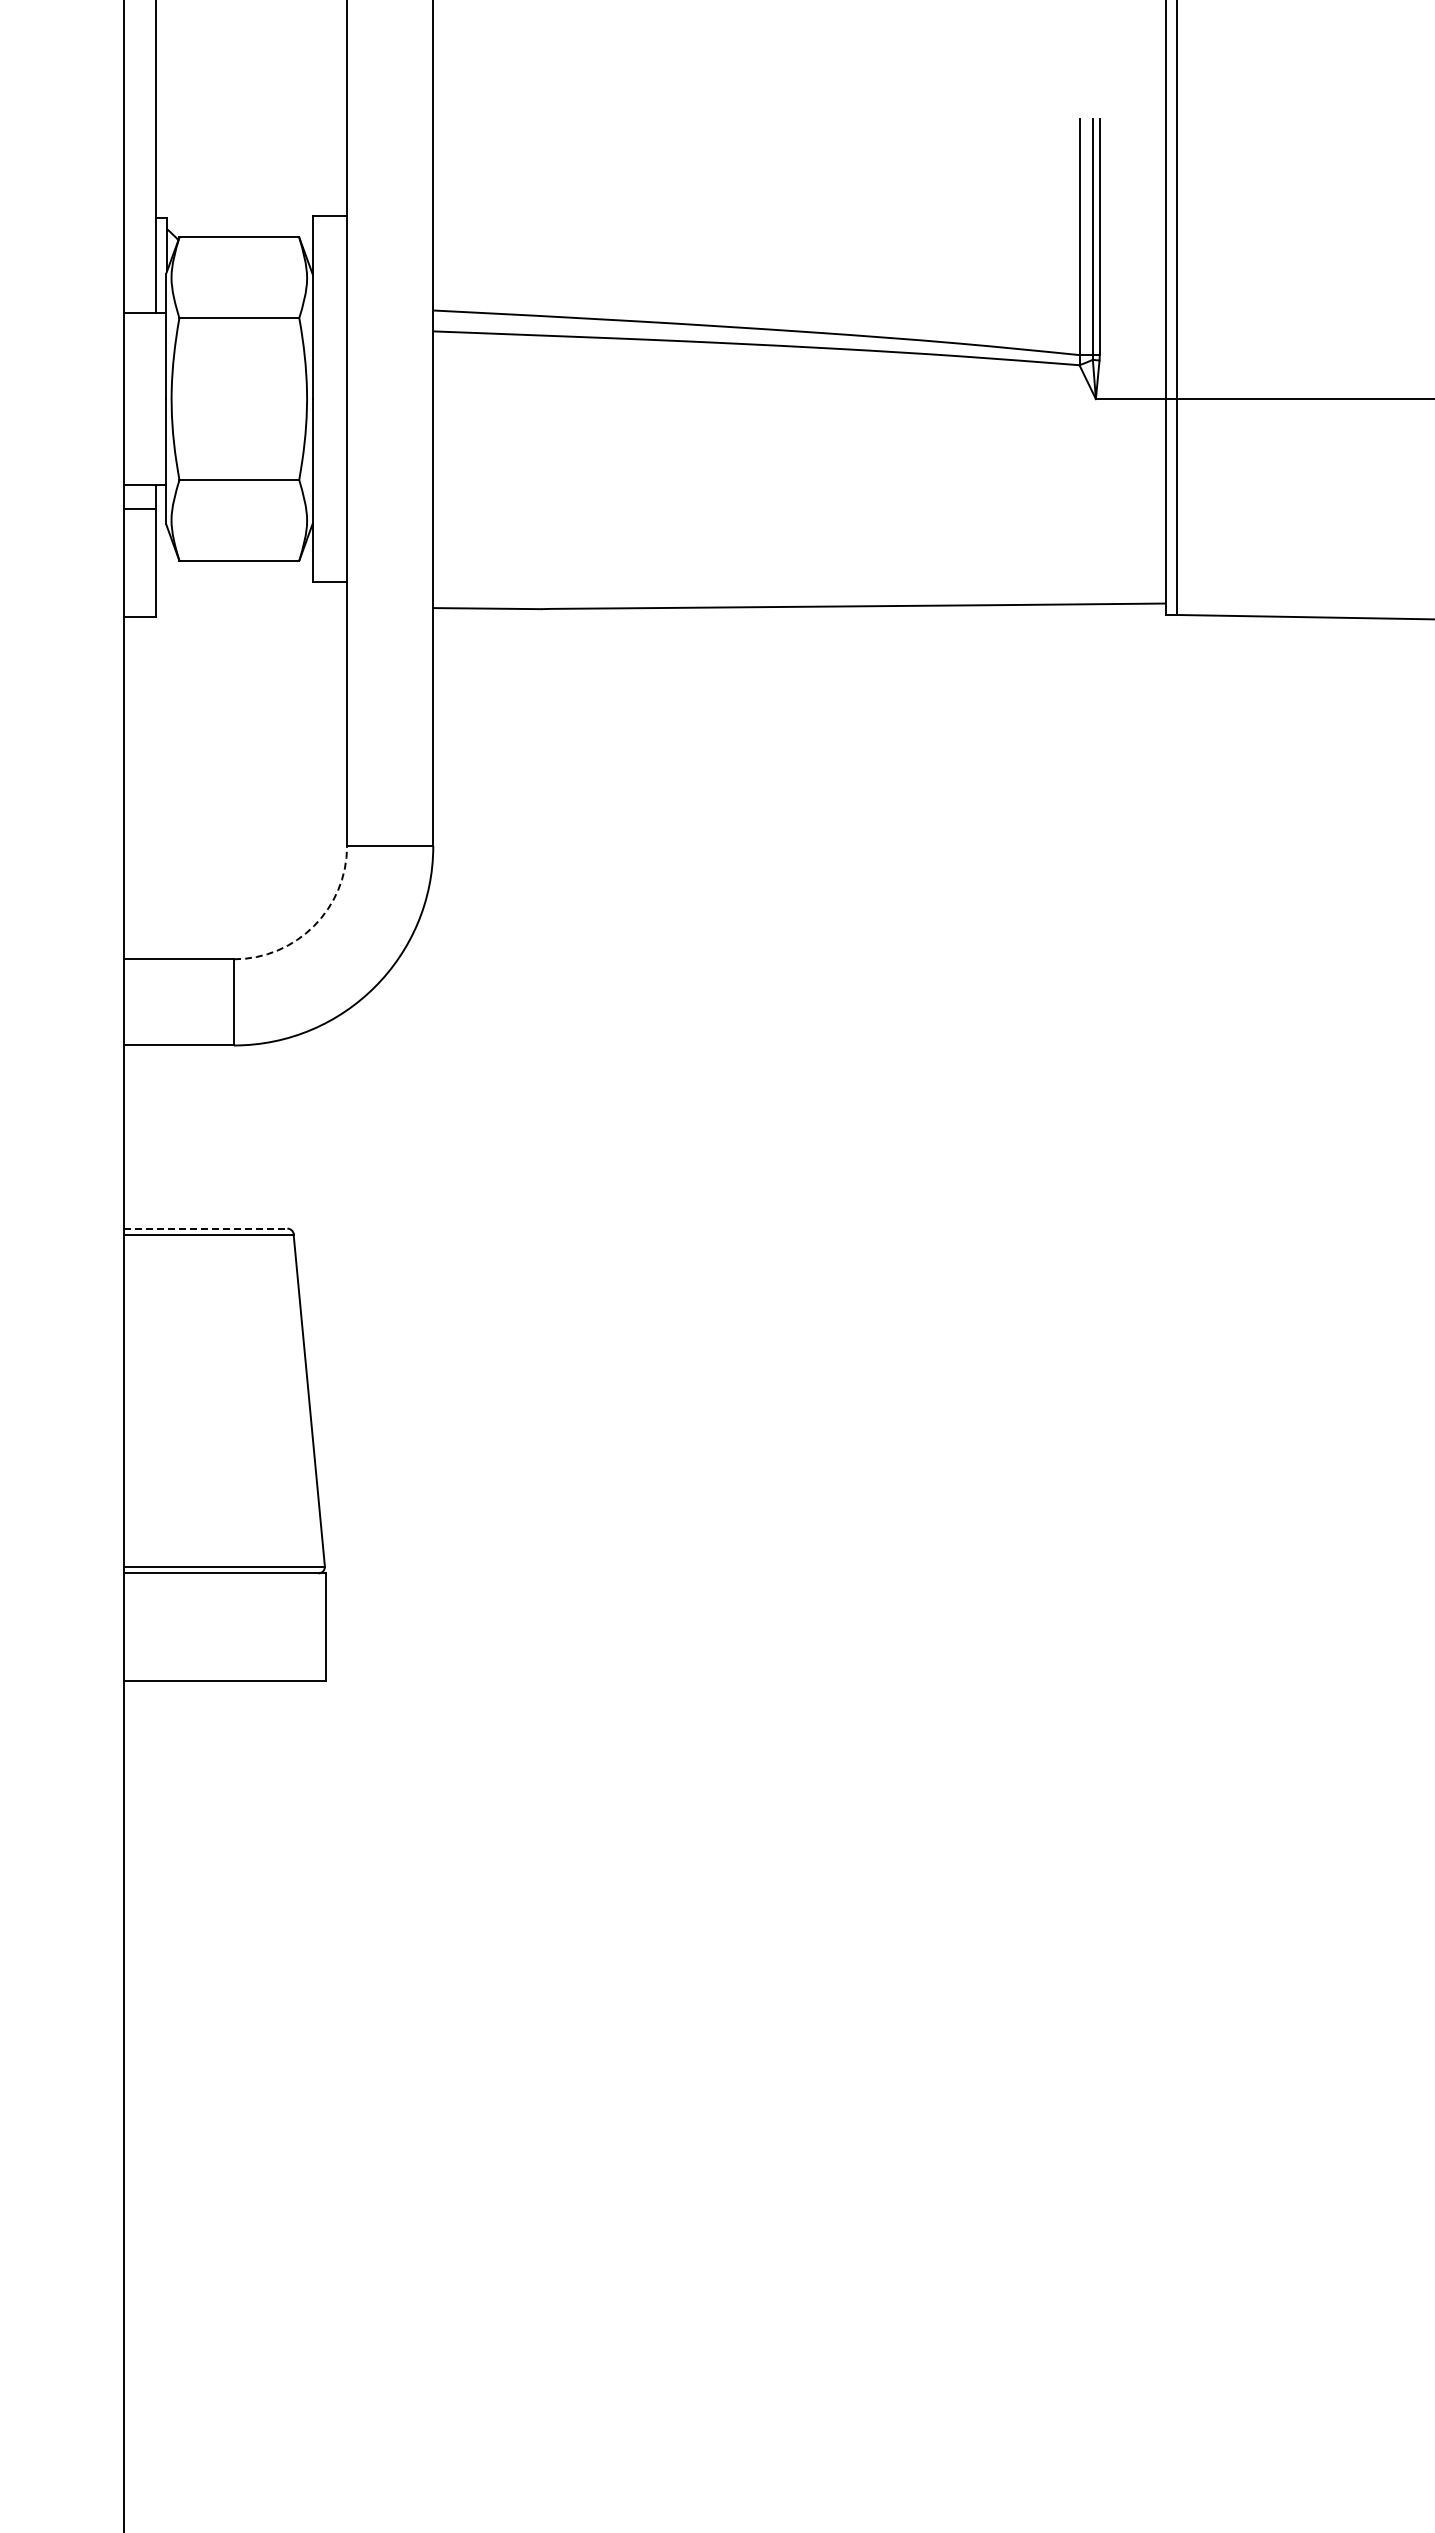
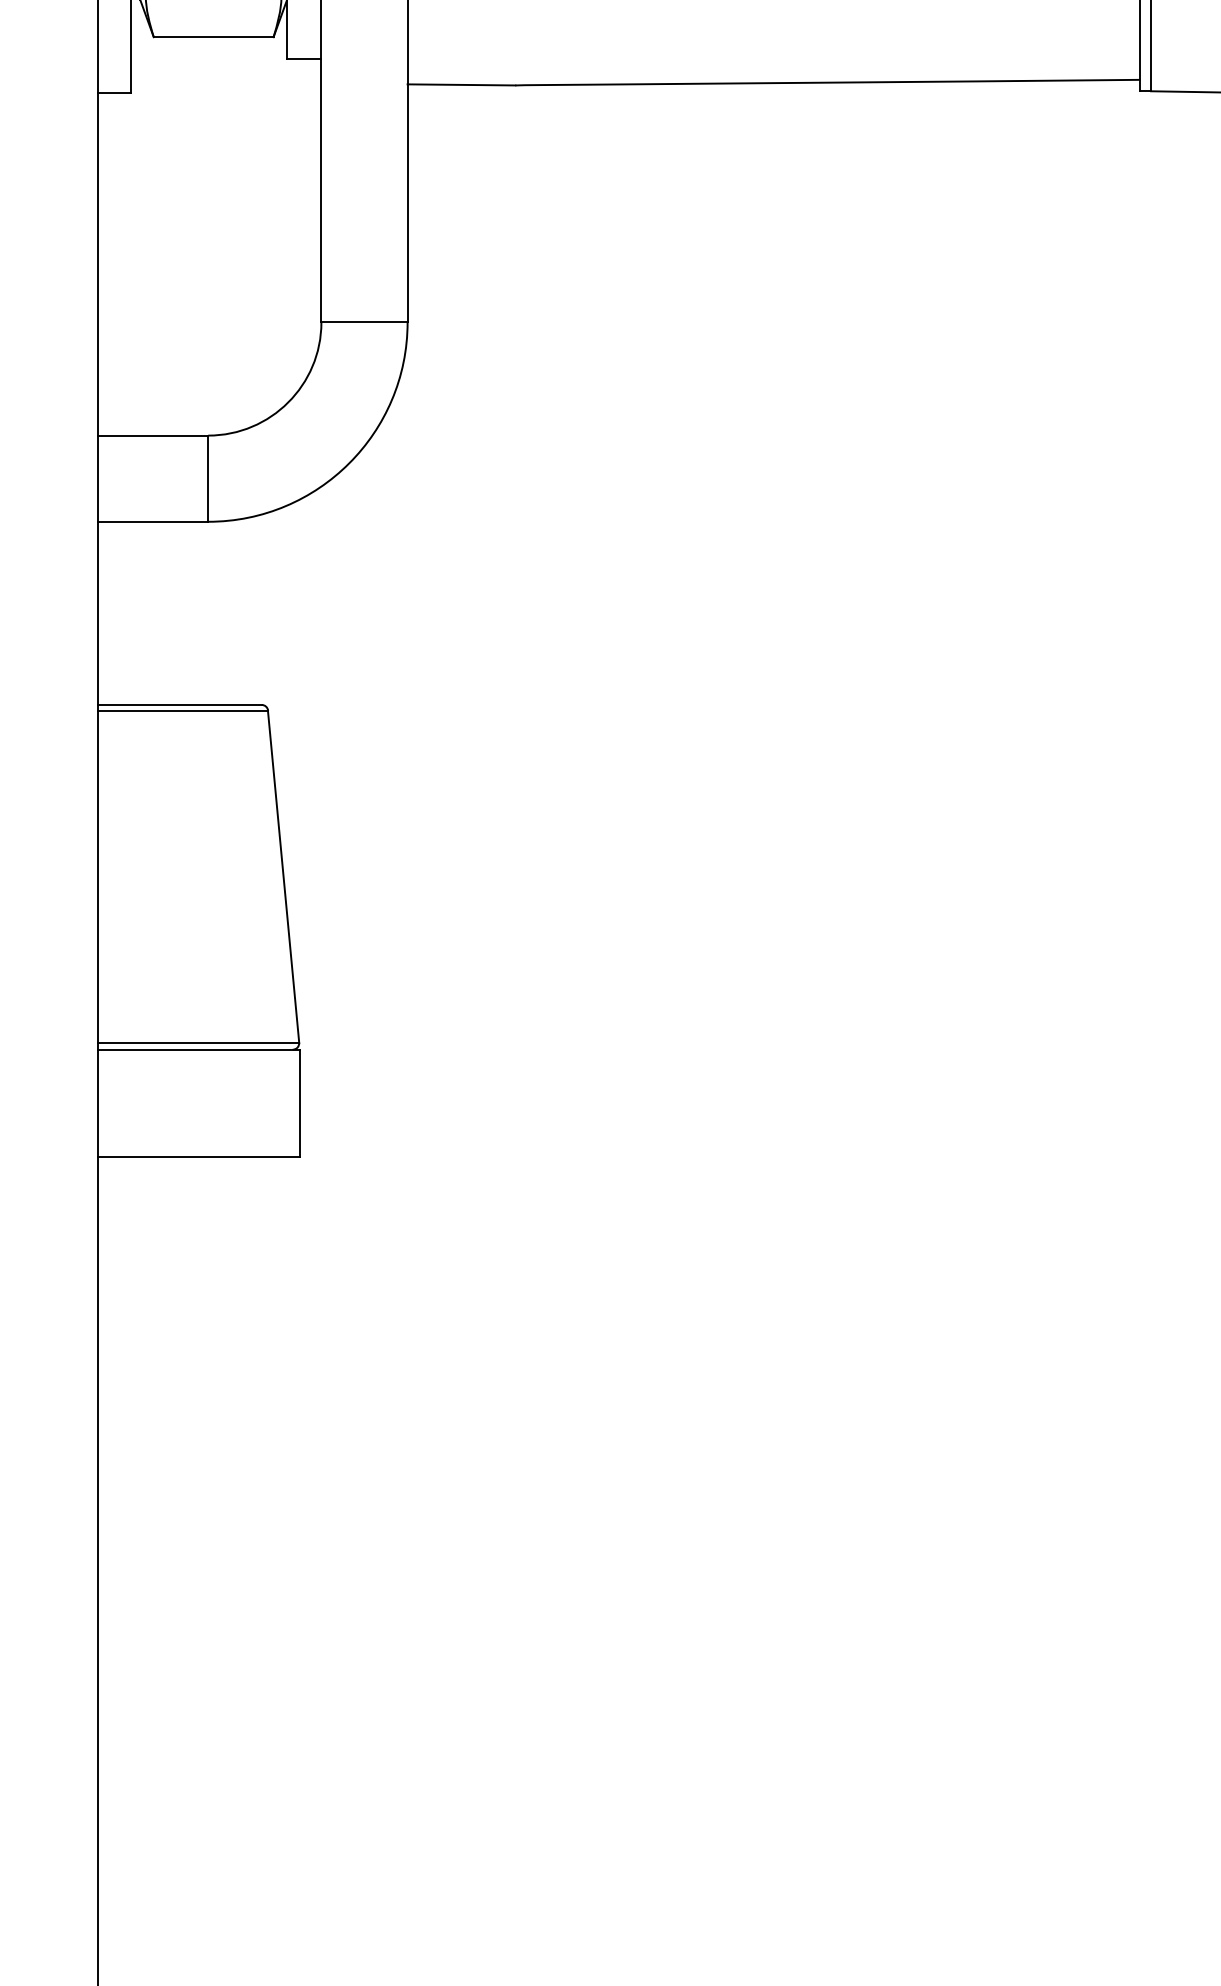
arc: (313, 926) -> (287, 402), dashed -> solid
line: (205, 1228) -> (179, 704), dashed -> solid

